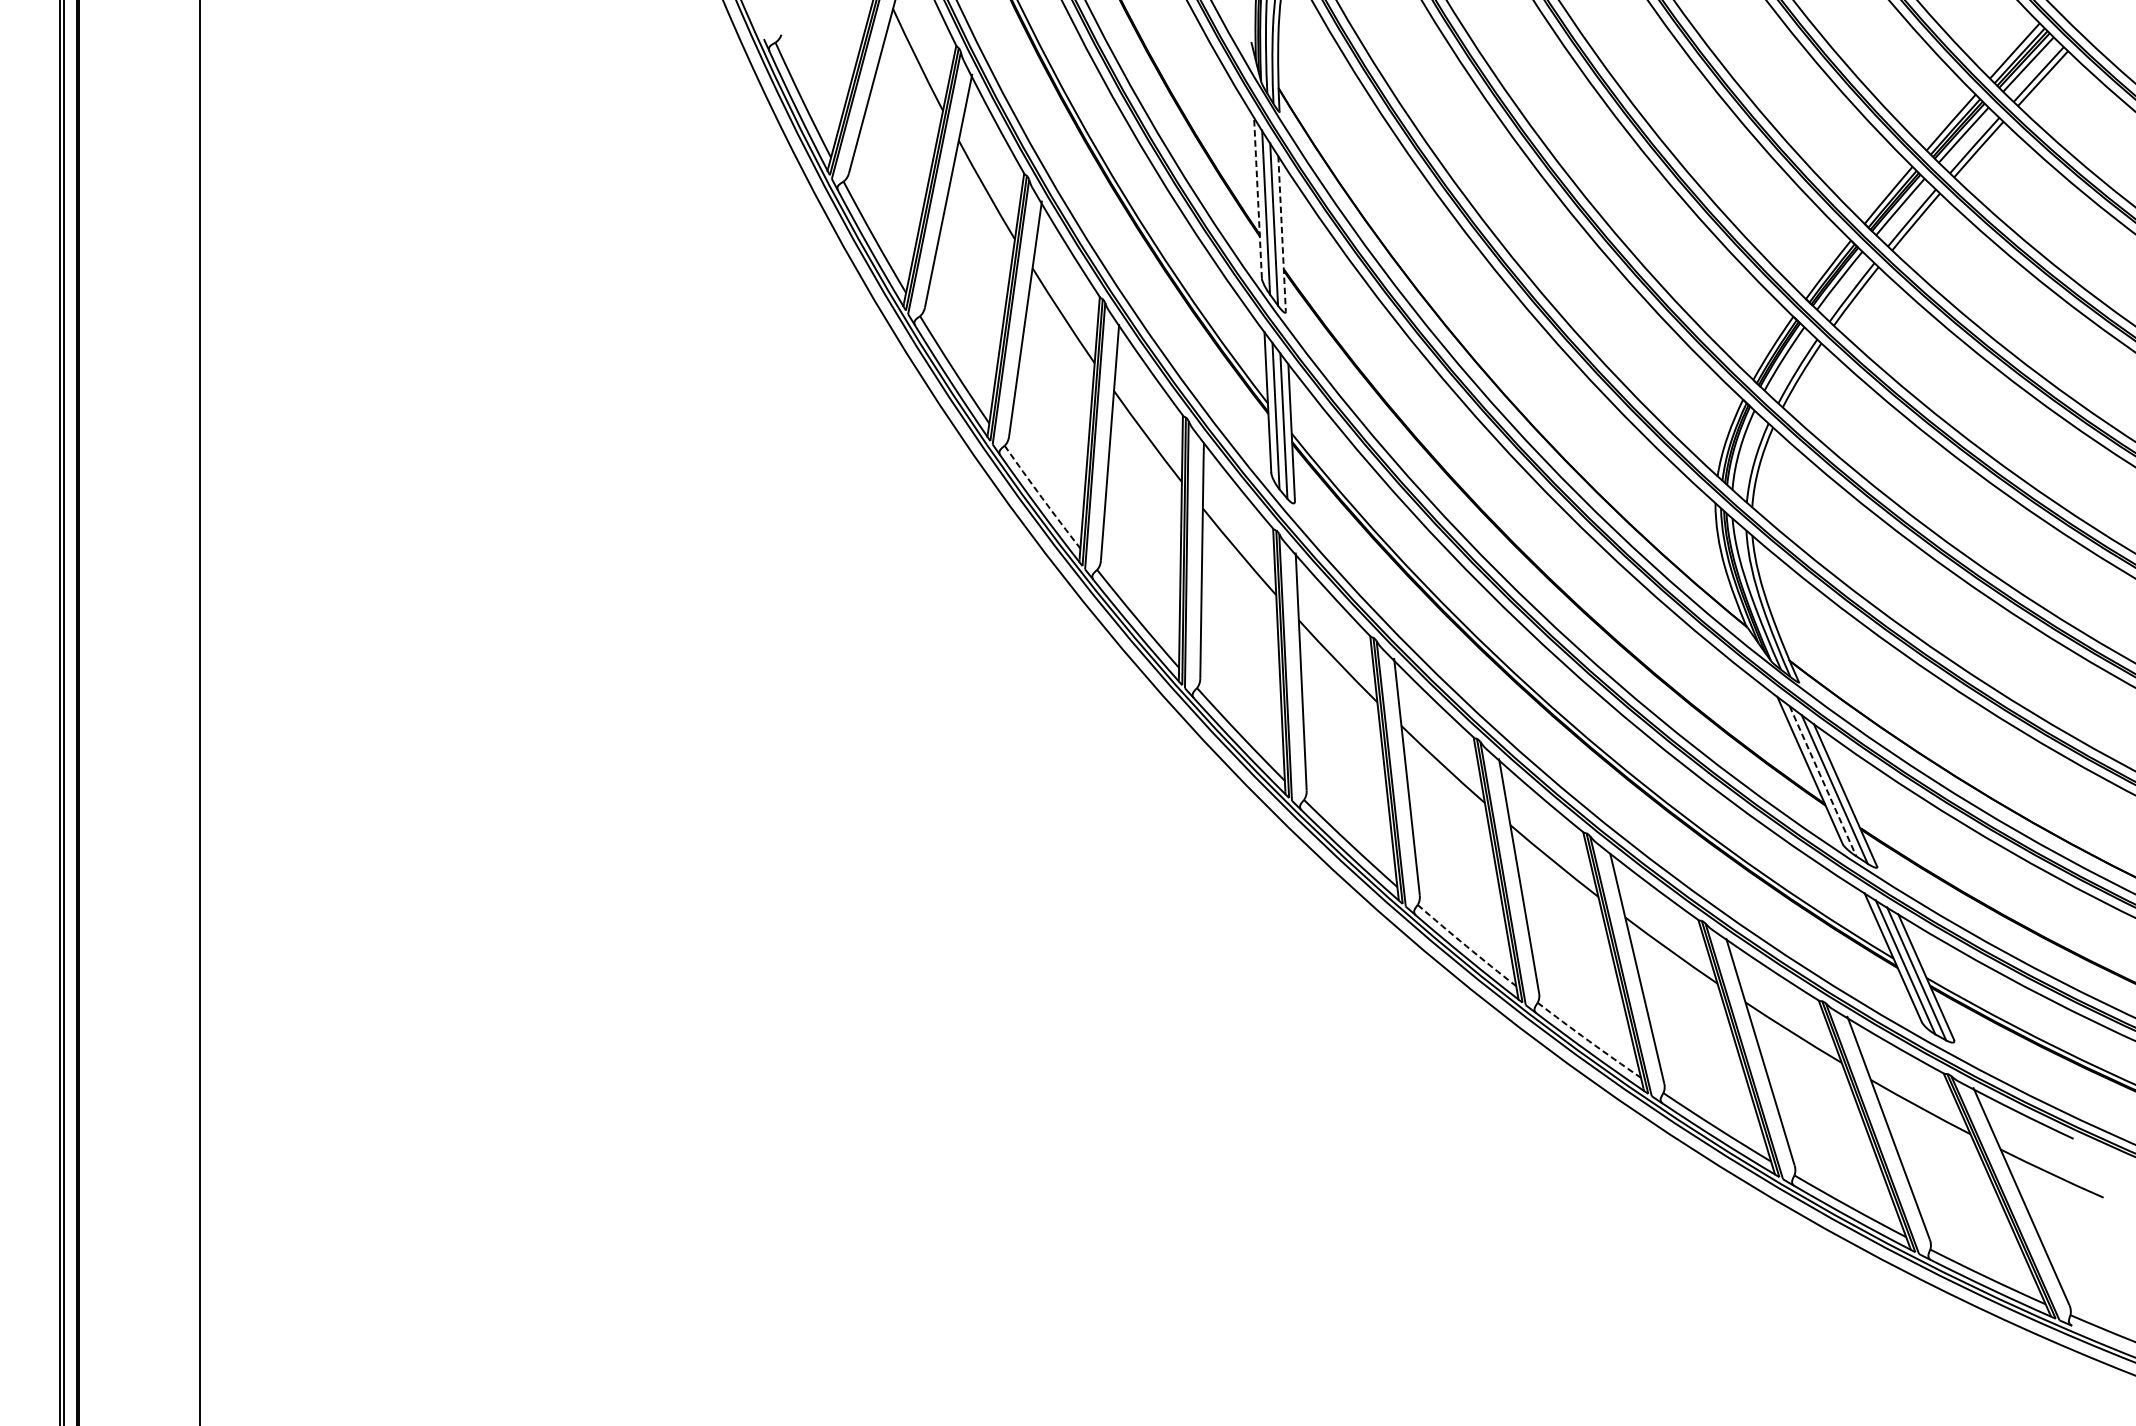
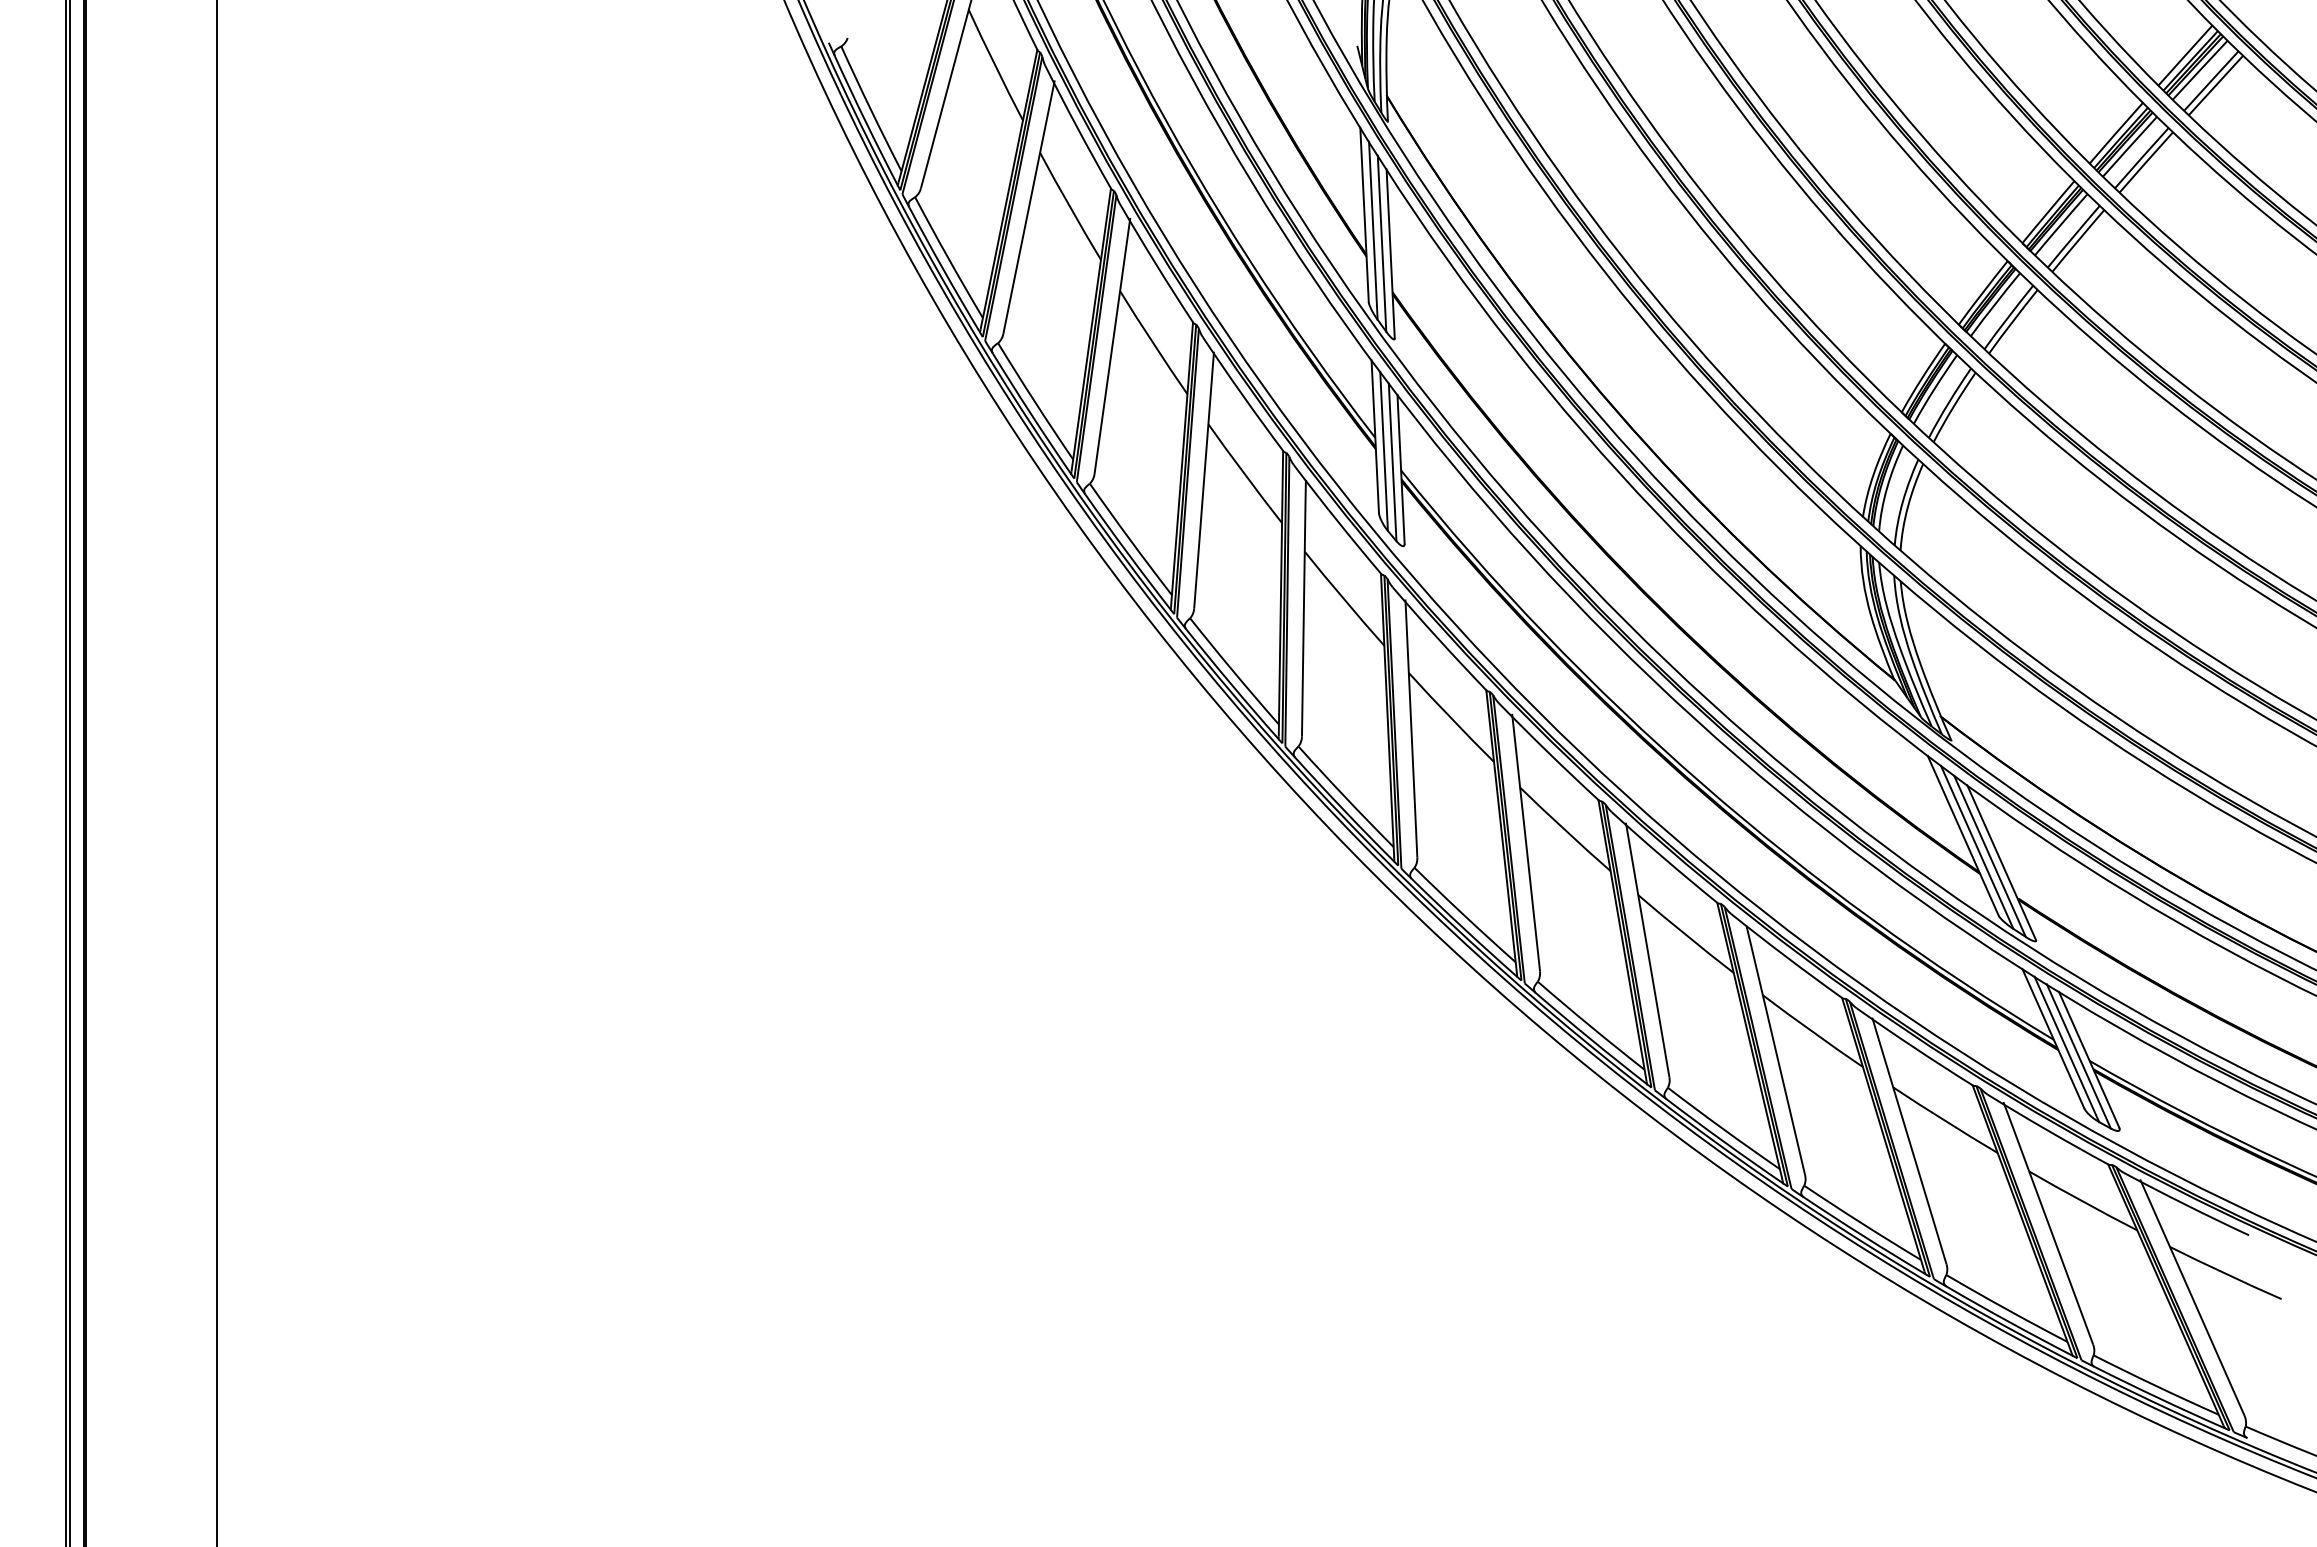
line: (1257, 197) -> (1364, 214), dashed -> solid
line: (1281, 233) -> (1390, 253), dashed -> solid
arc: (1042, 497) -> (1130, 539), dashed -> solid
line: (1823, 781) -> (1977, 847), dashed -> solid
arc: (1466, 946) -> (1590, 1026), dashed -> solid
arc: (1588, 1041) -> (1723, 1129), dashed -> solid

